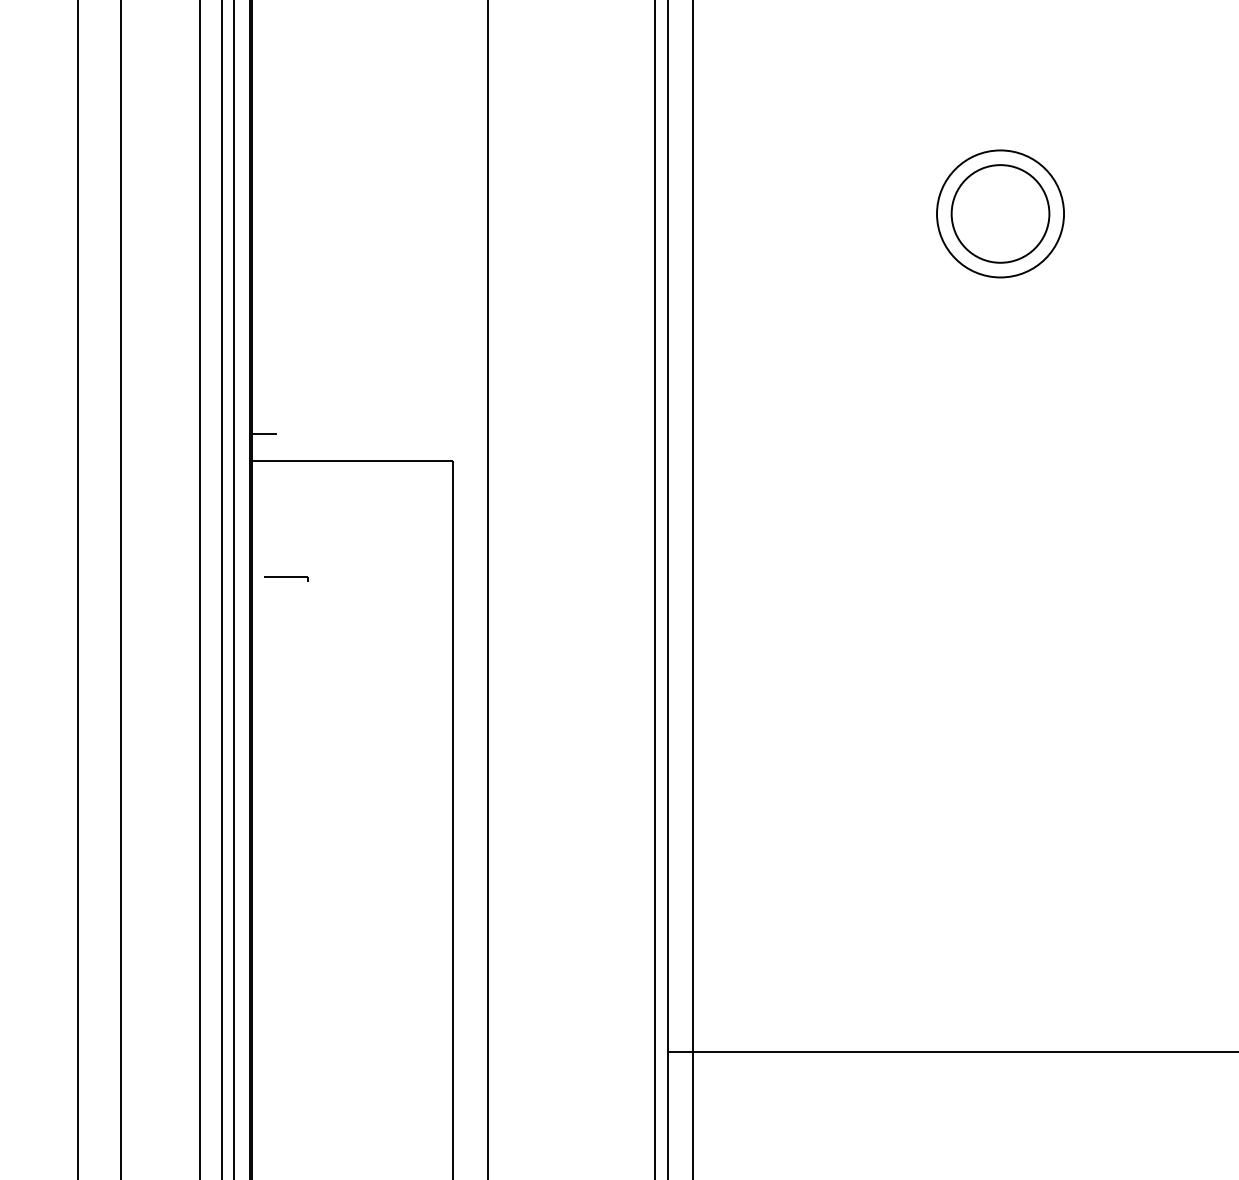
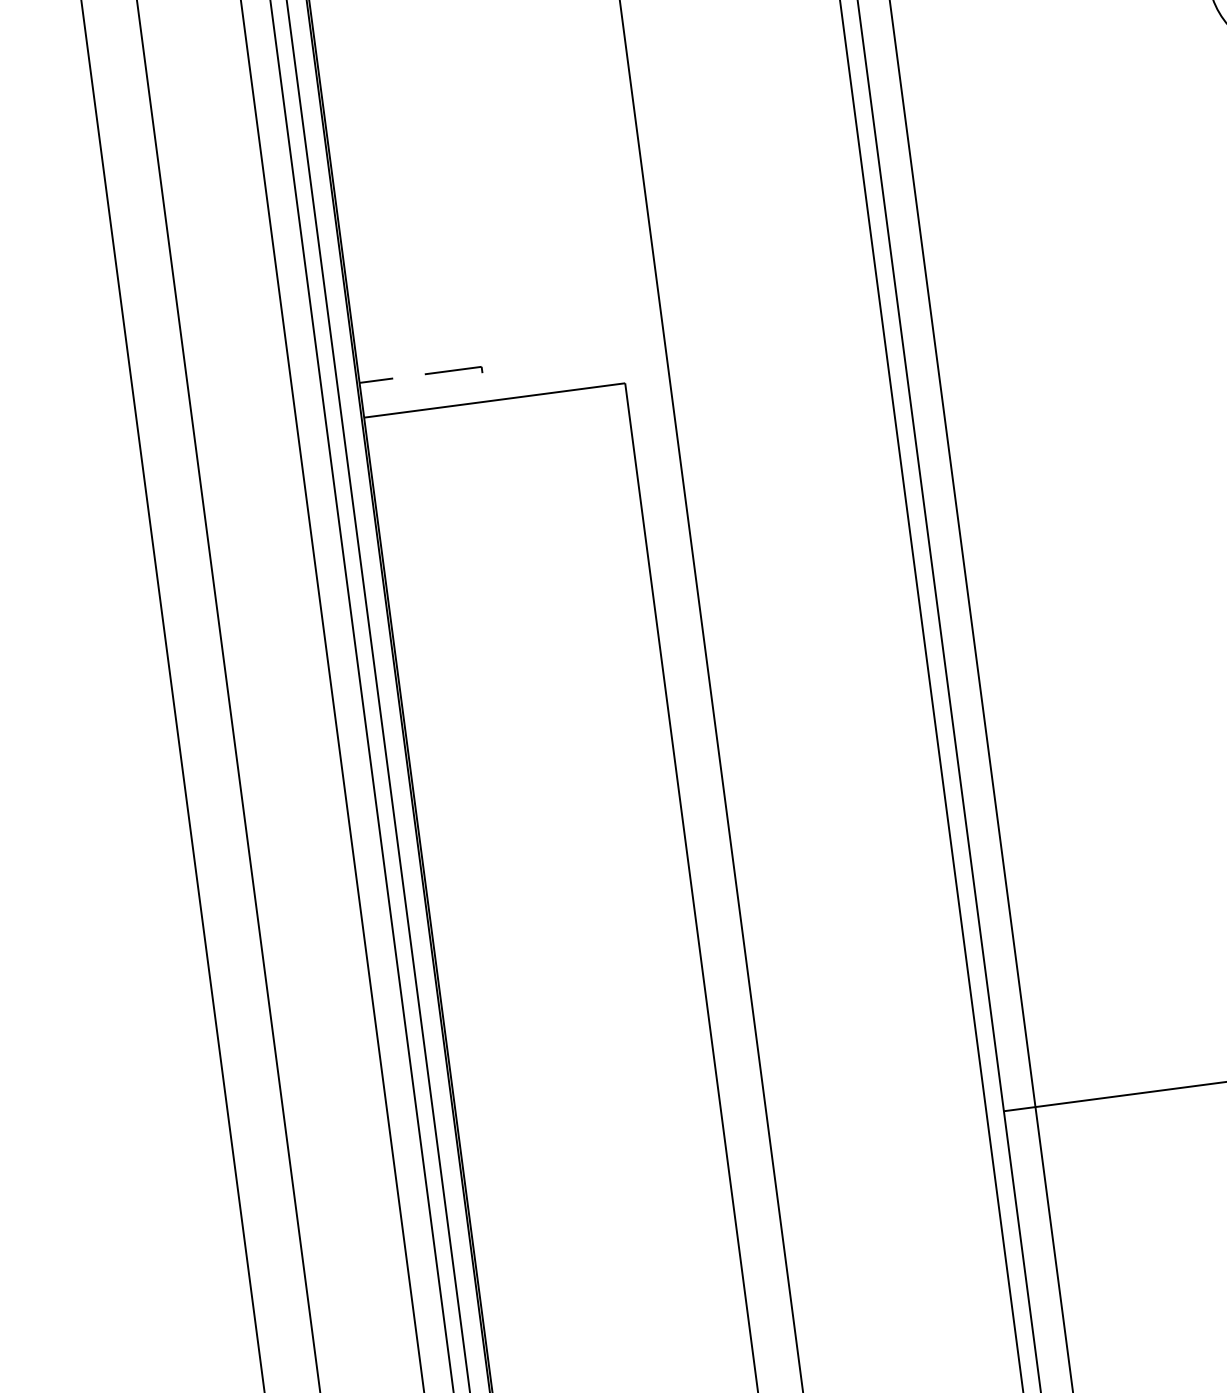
part: (286, 578) -> (454, 372), moved

